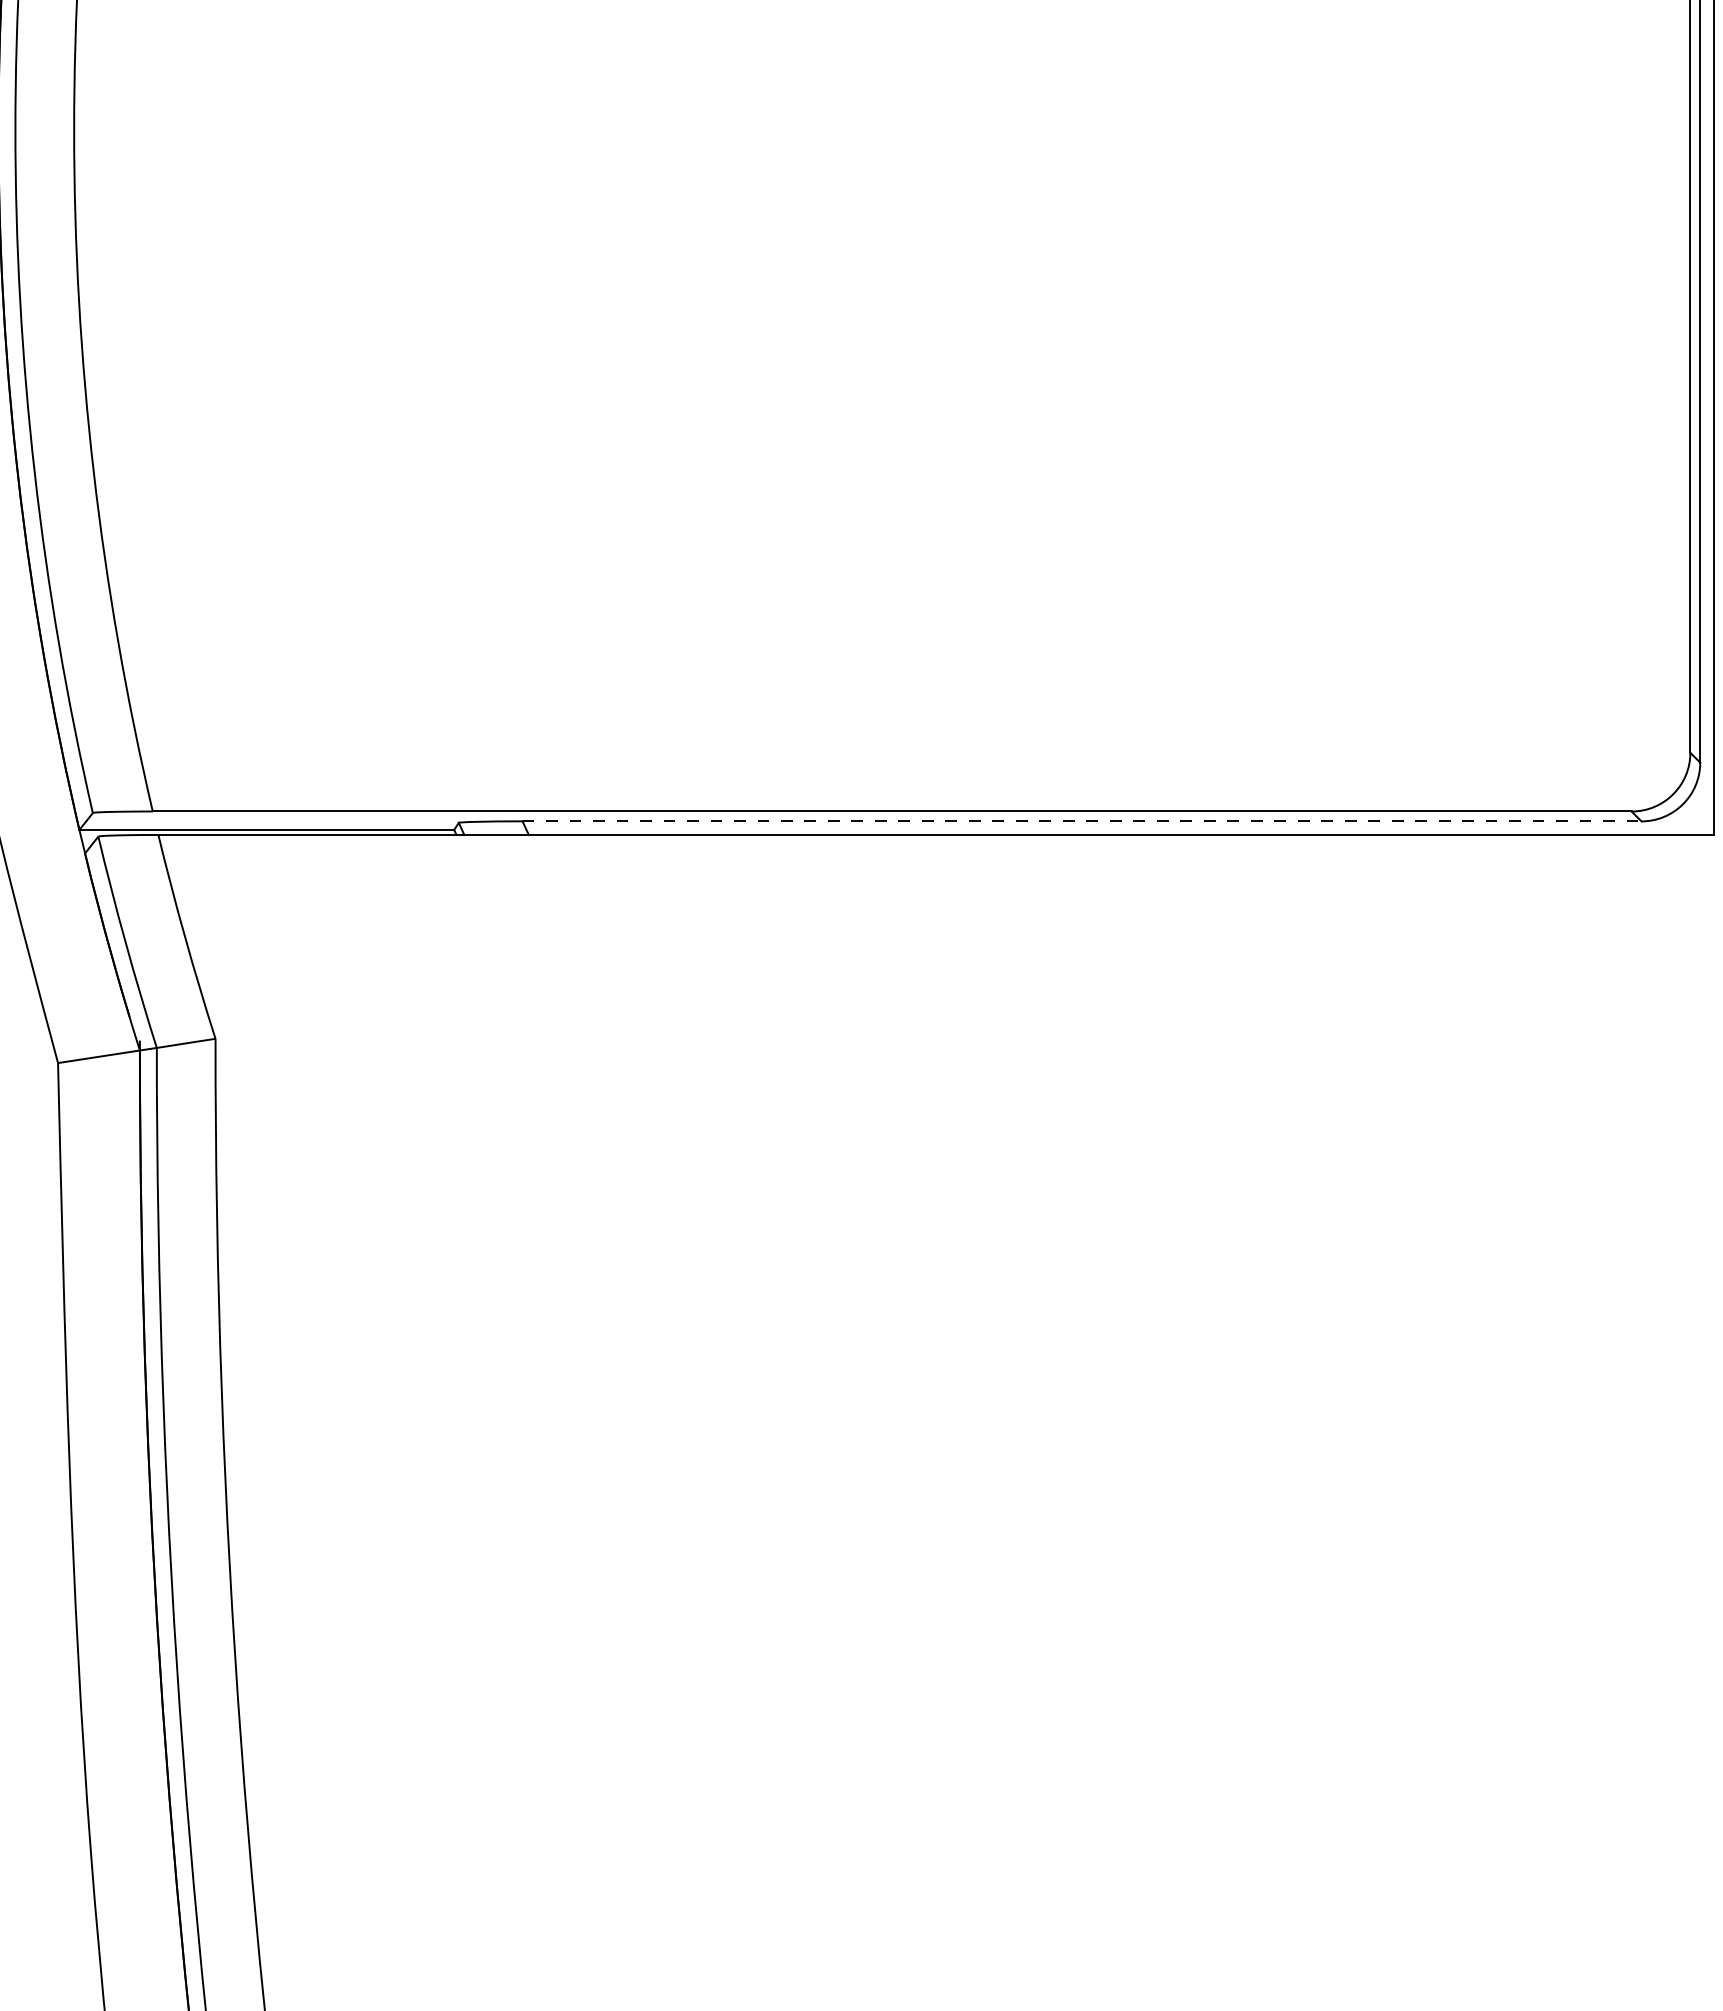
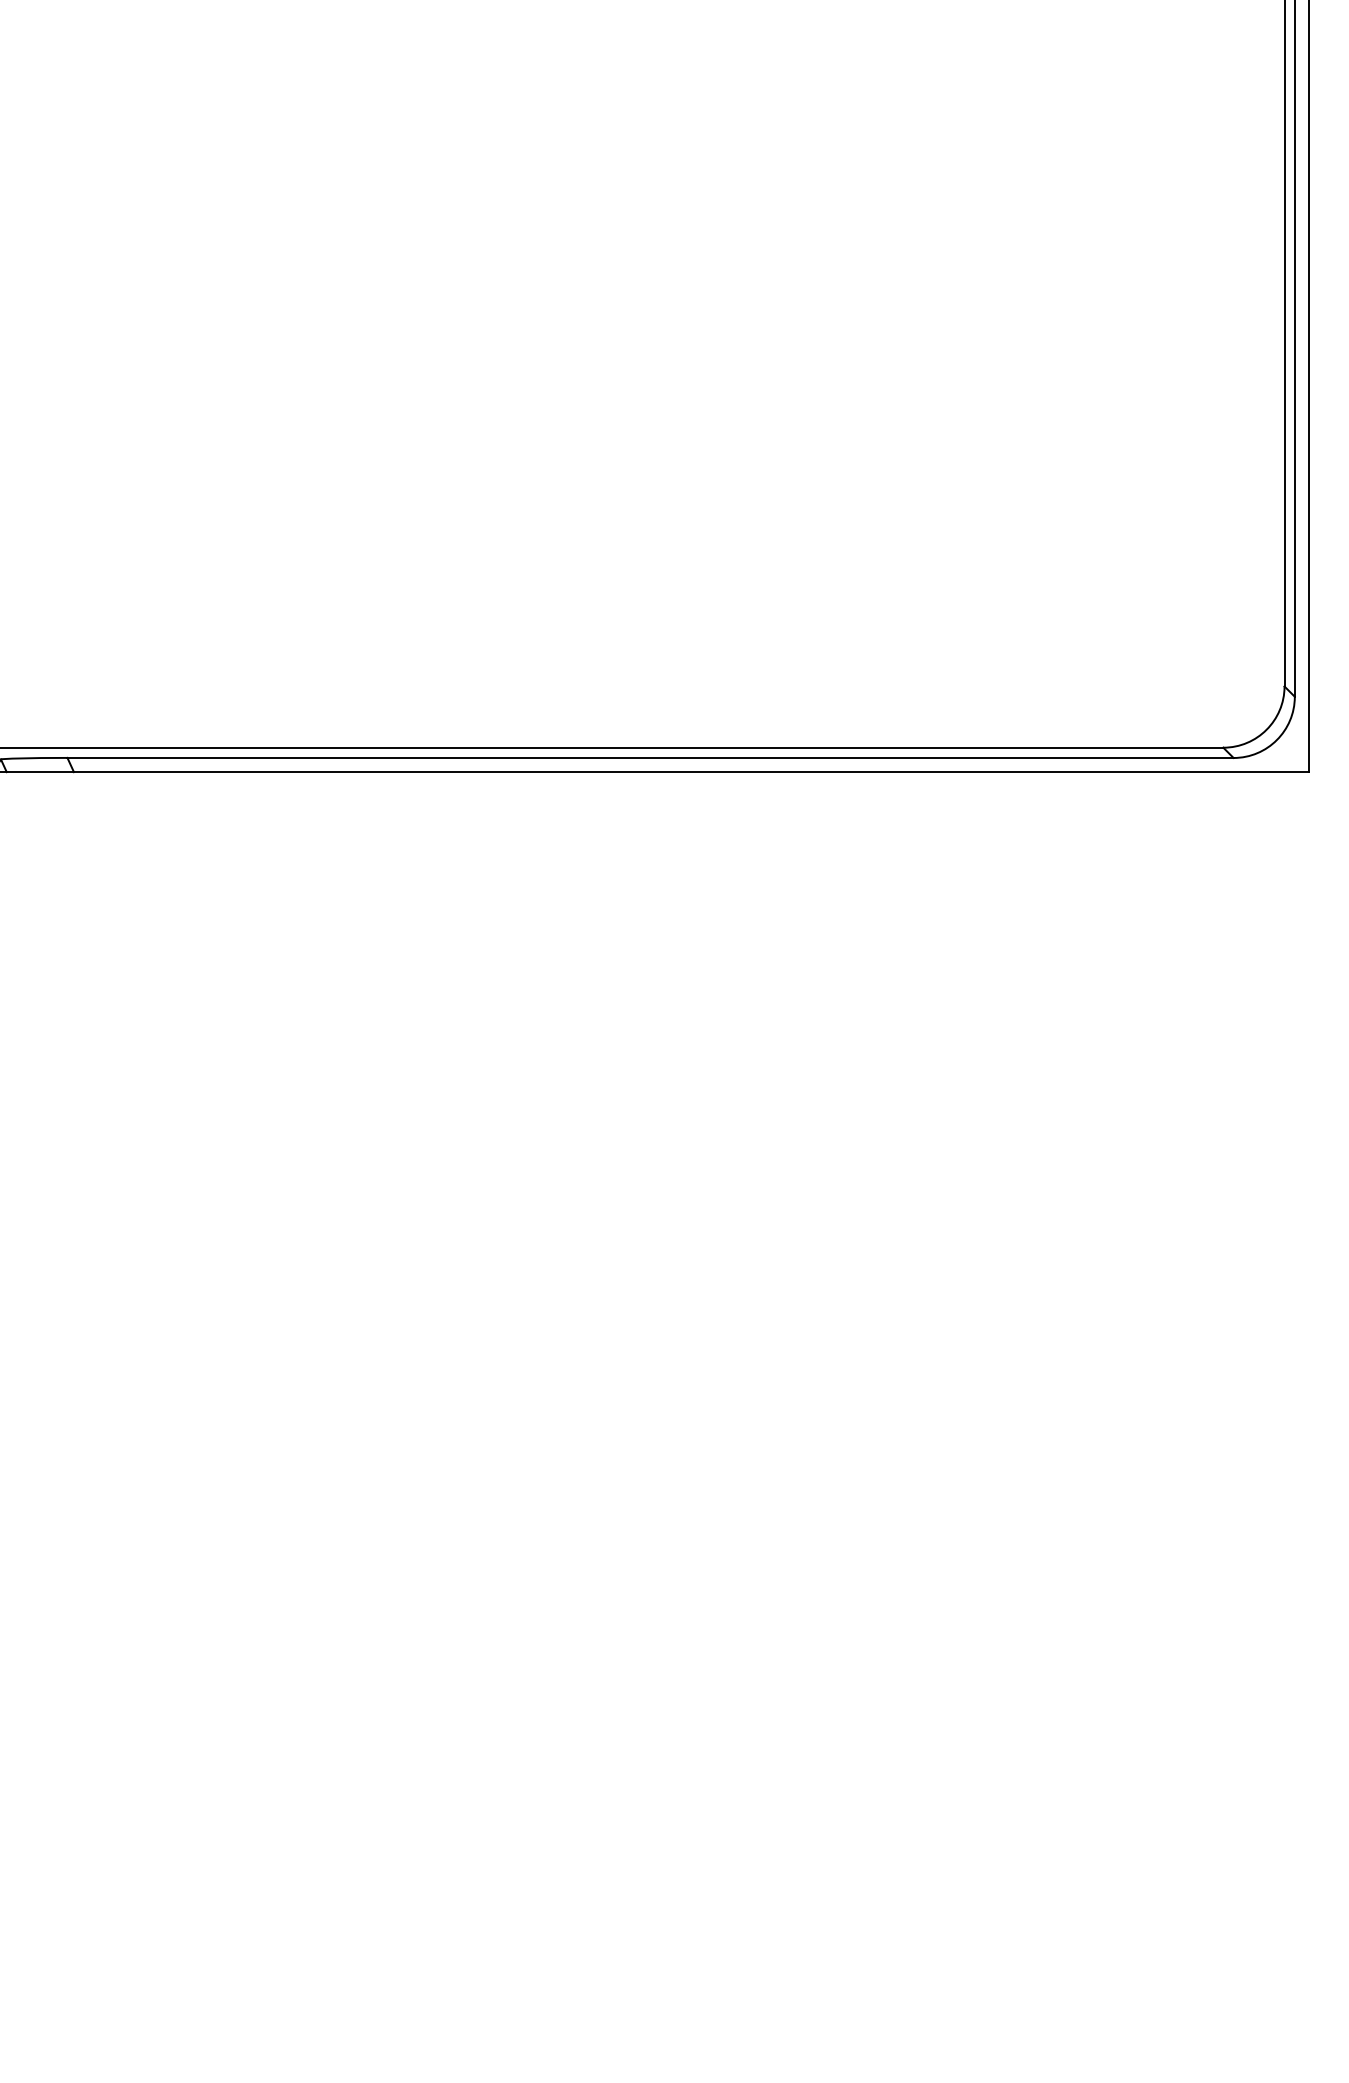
line: (1082, 821) -> (651, 758), dashed -> solid

